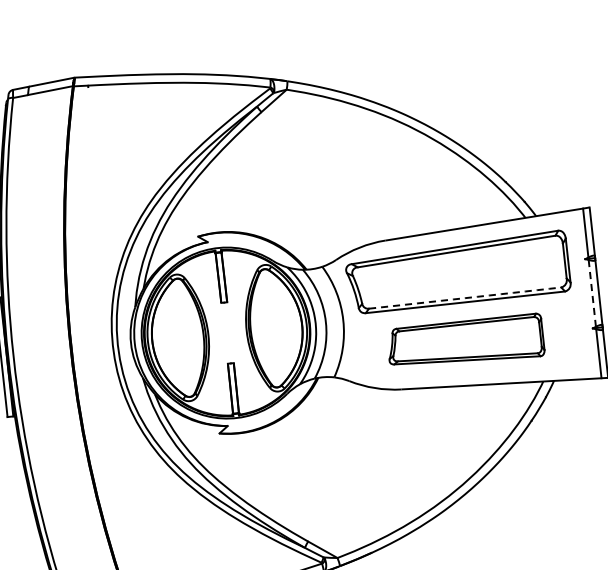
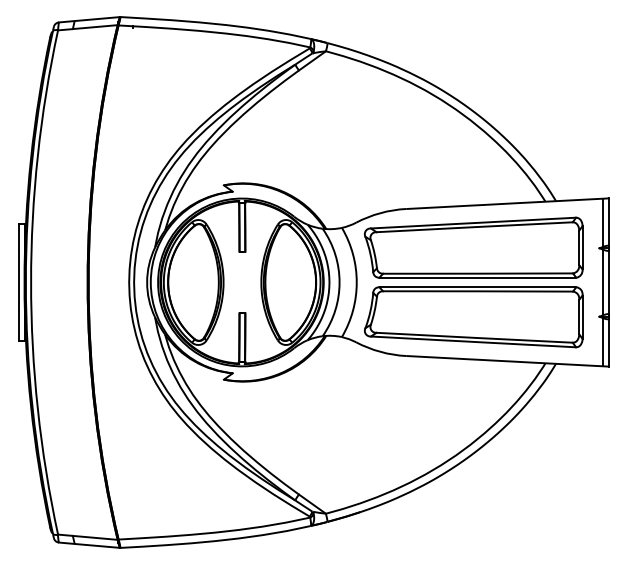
line: (592, 293) -> (602, 282), dashed -> solid
arc: (465, 297) -> (478, 273), dashed -> solid
part: (465, 343) -> (473, 317), size x1.43

